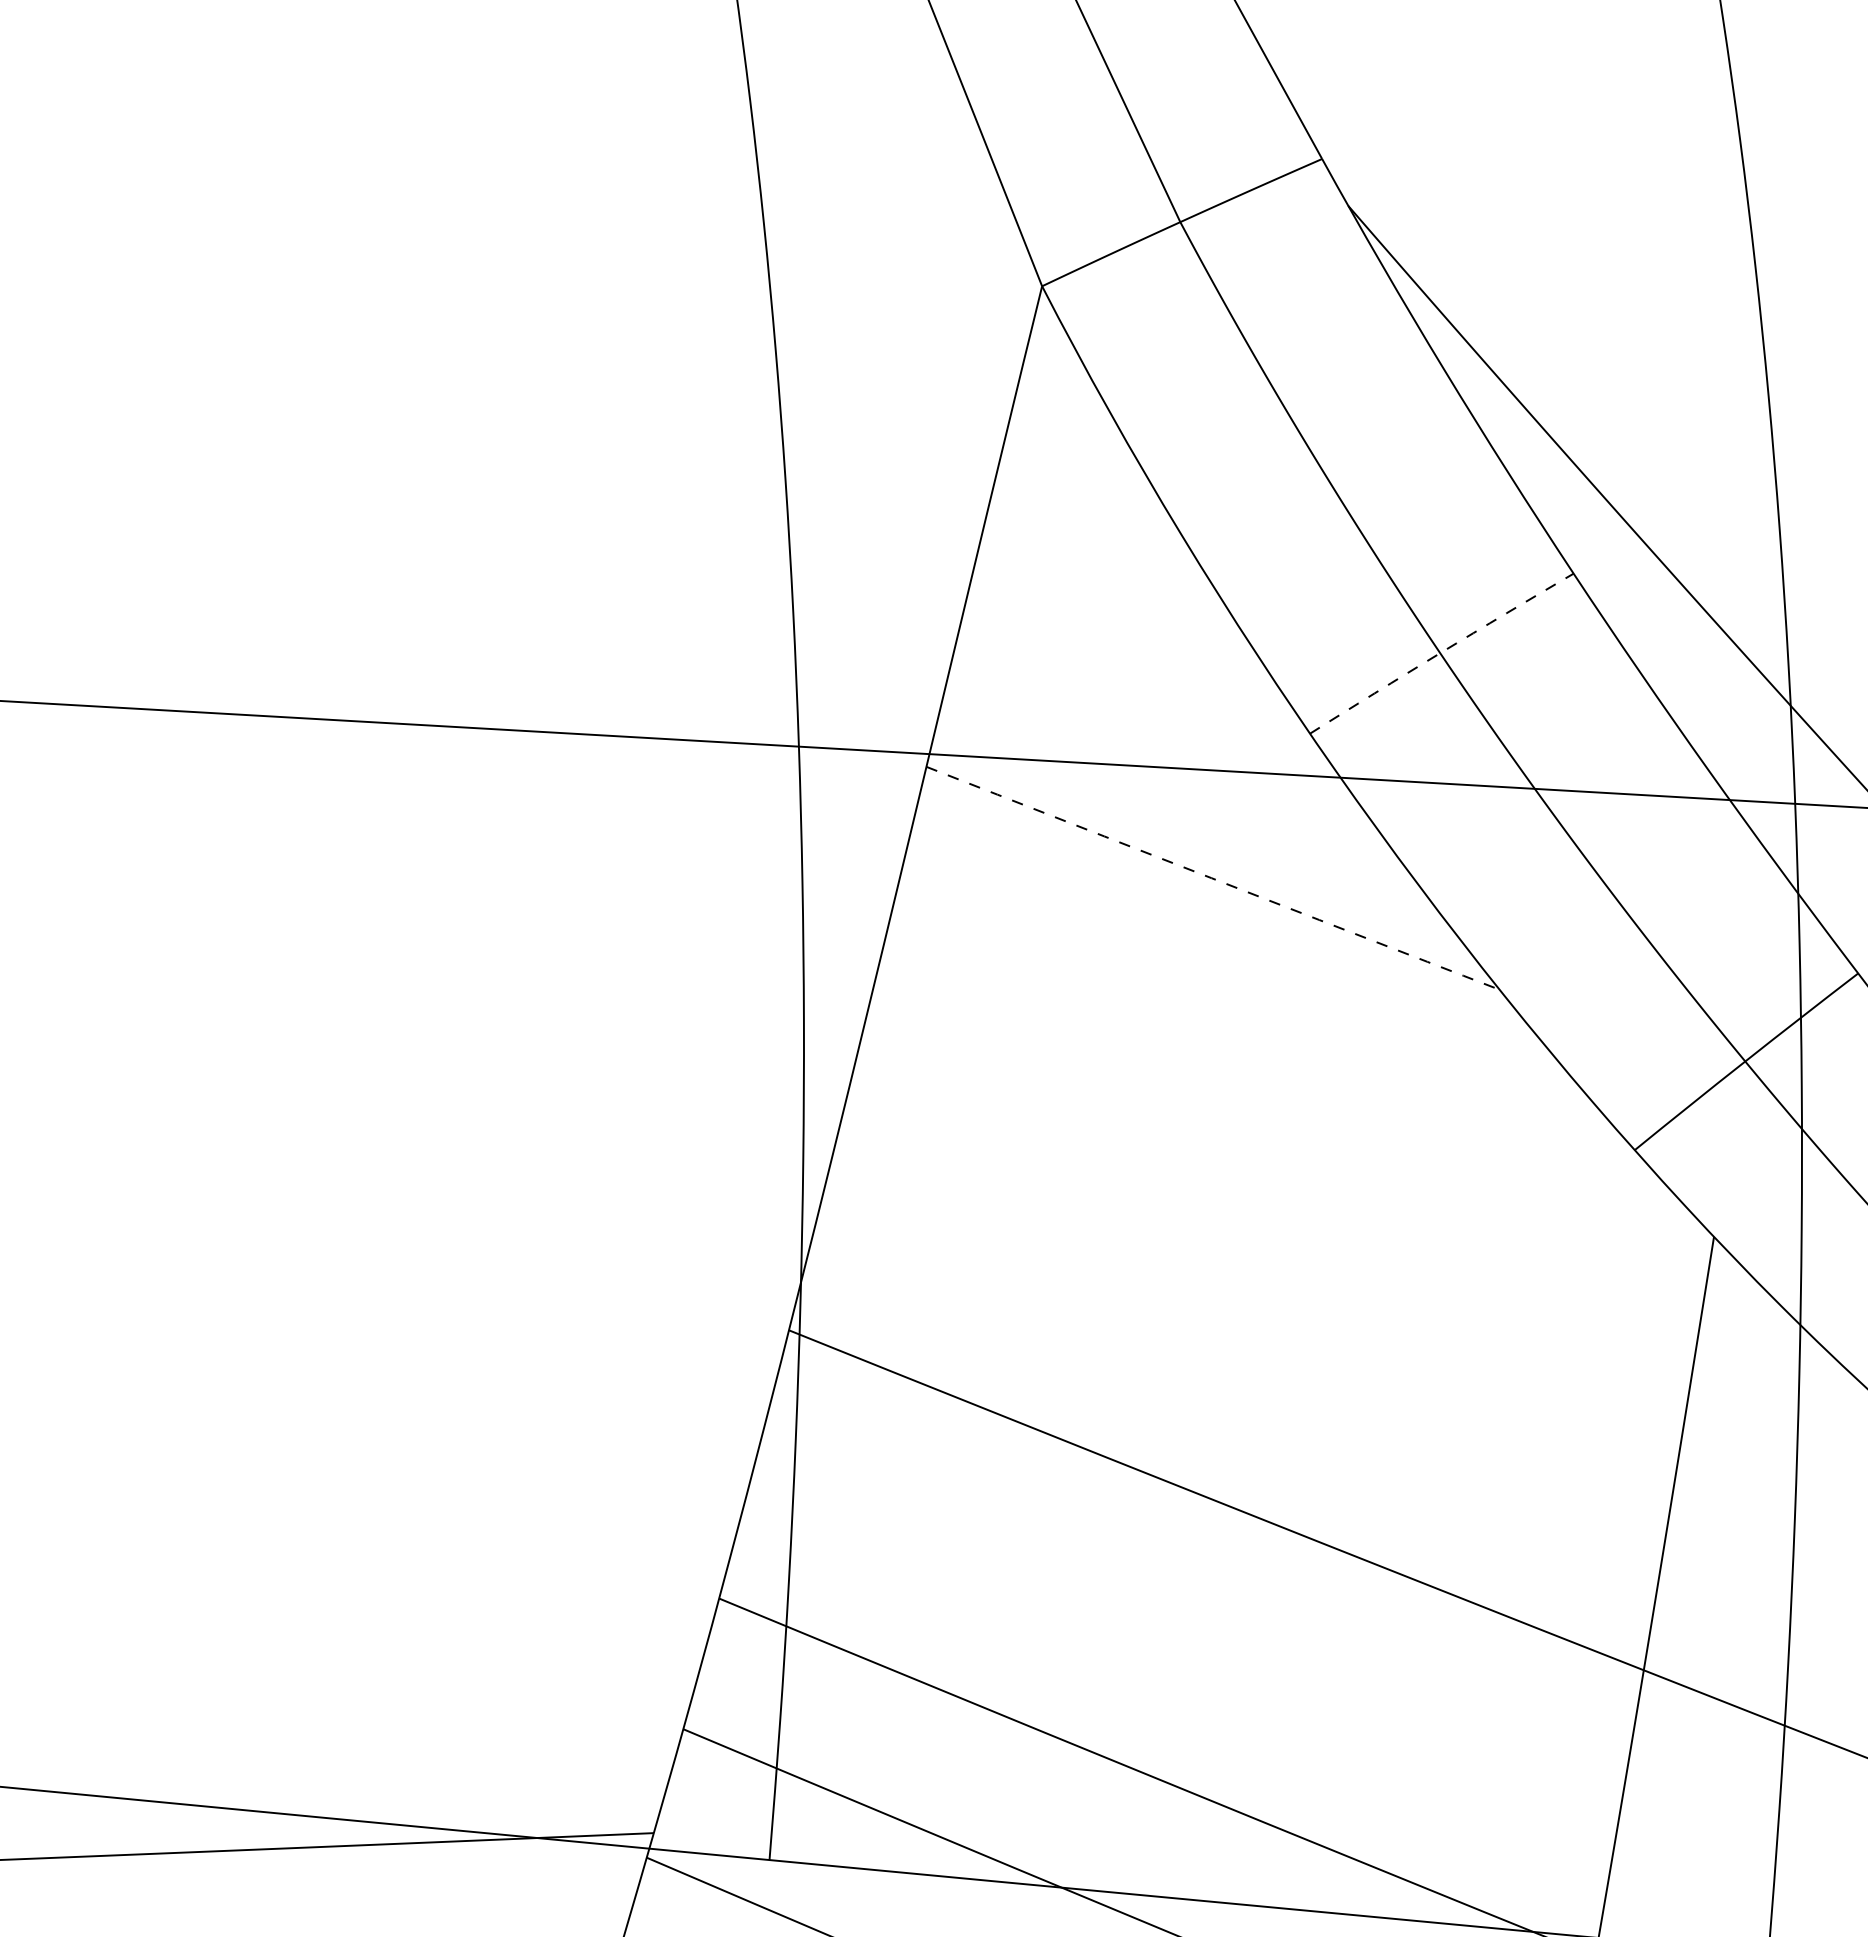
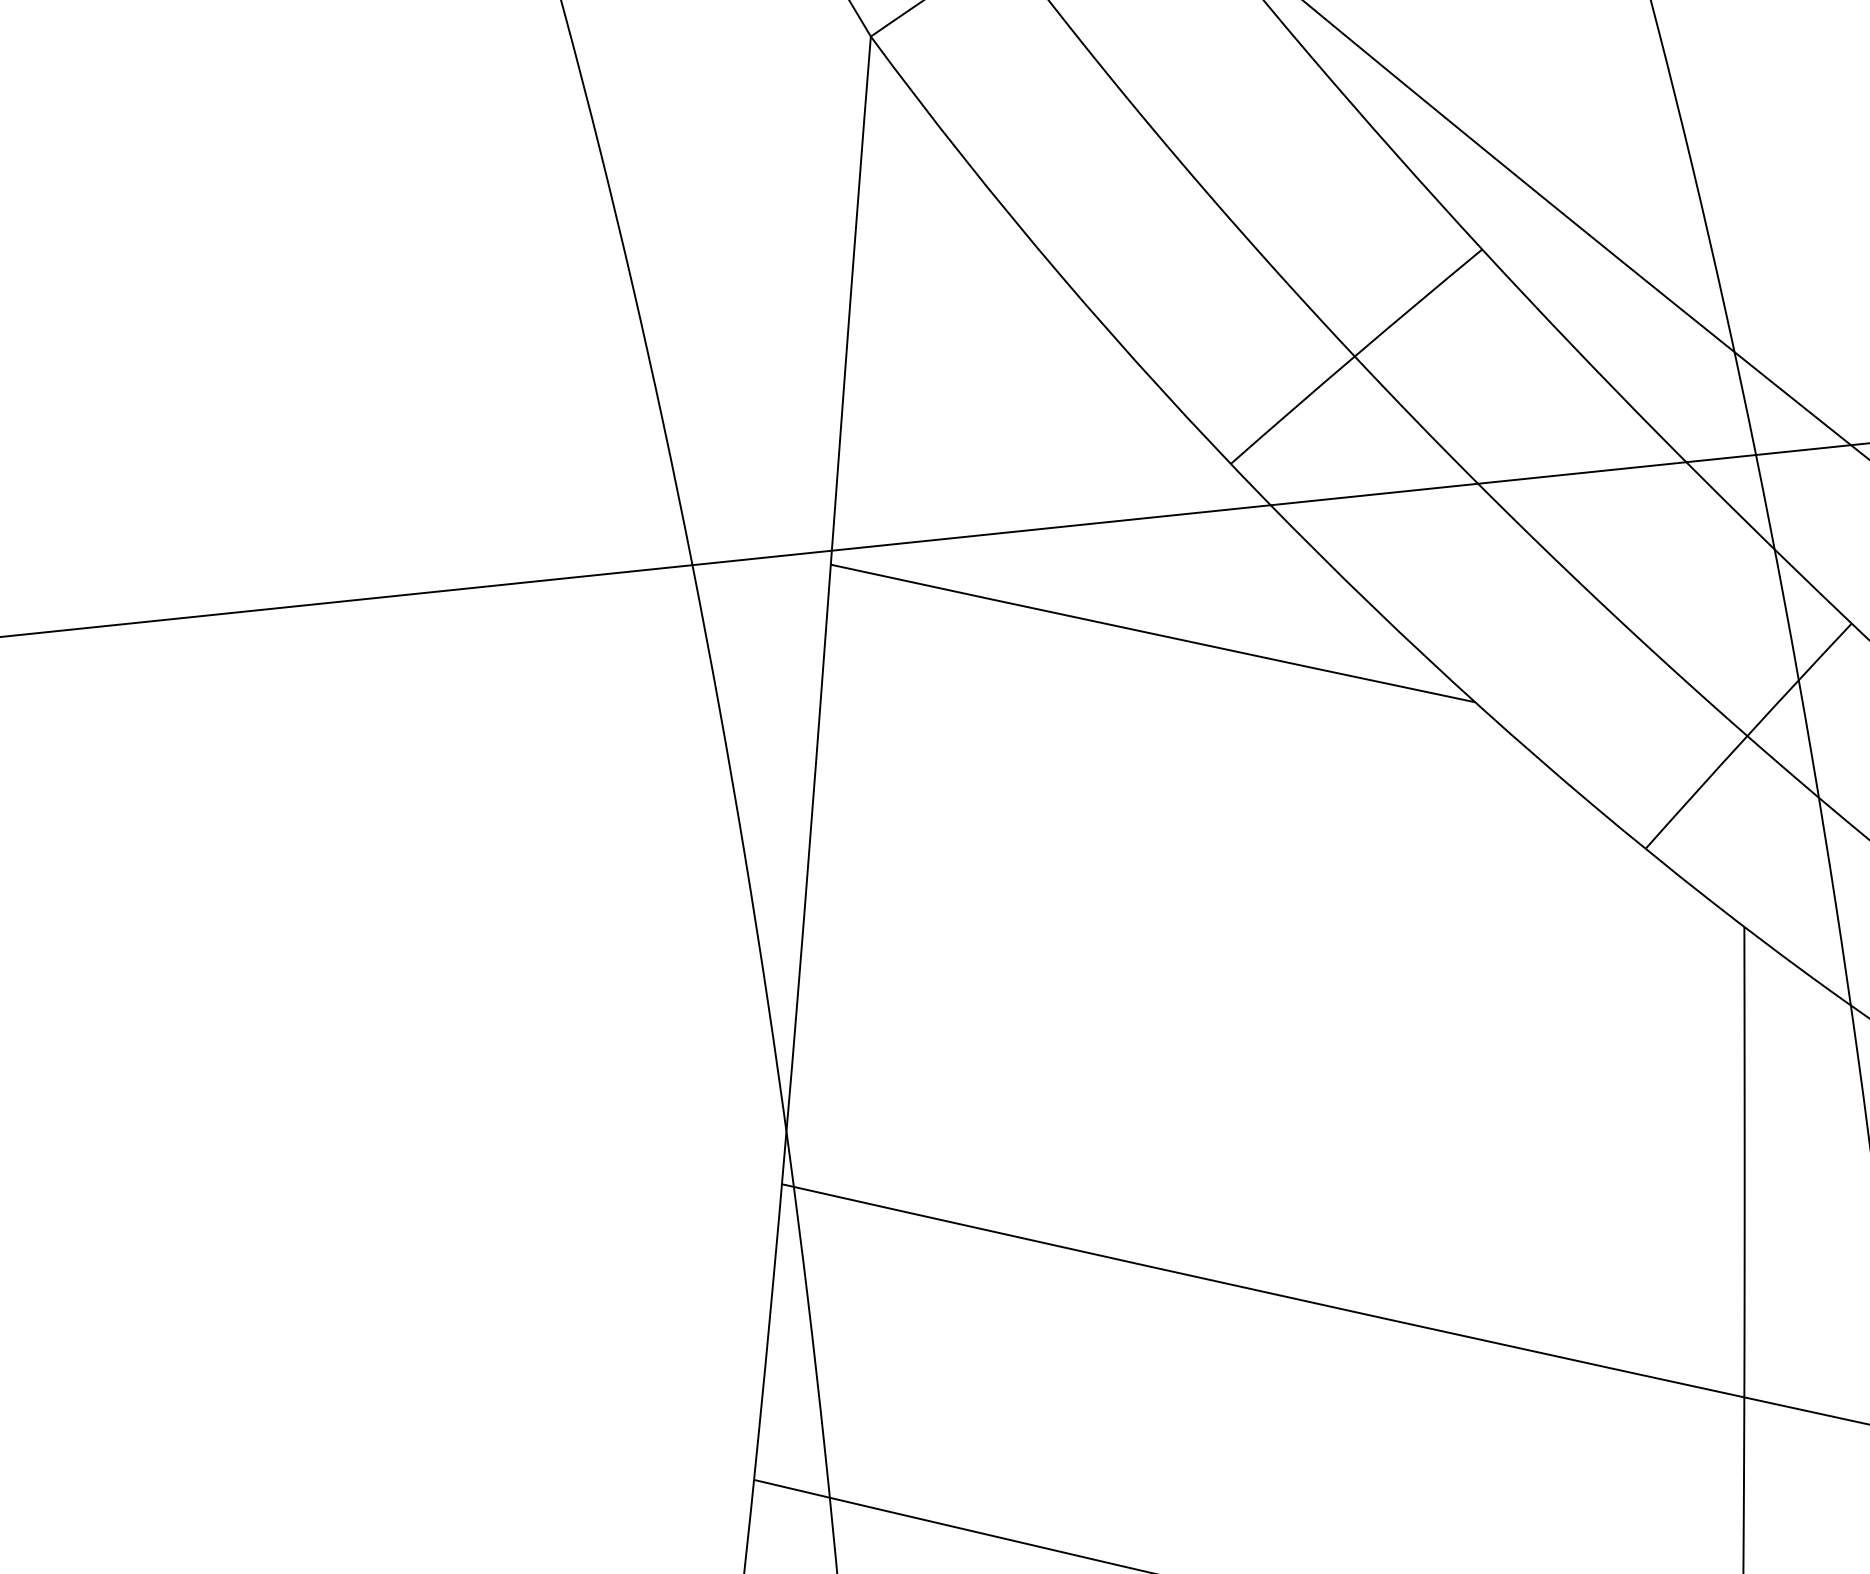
arc: (1441, 652) -> (1356, 355), dashed -> solid
arc: (1212, 878) -> (1152, 633), dashed -> solid

